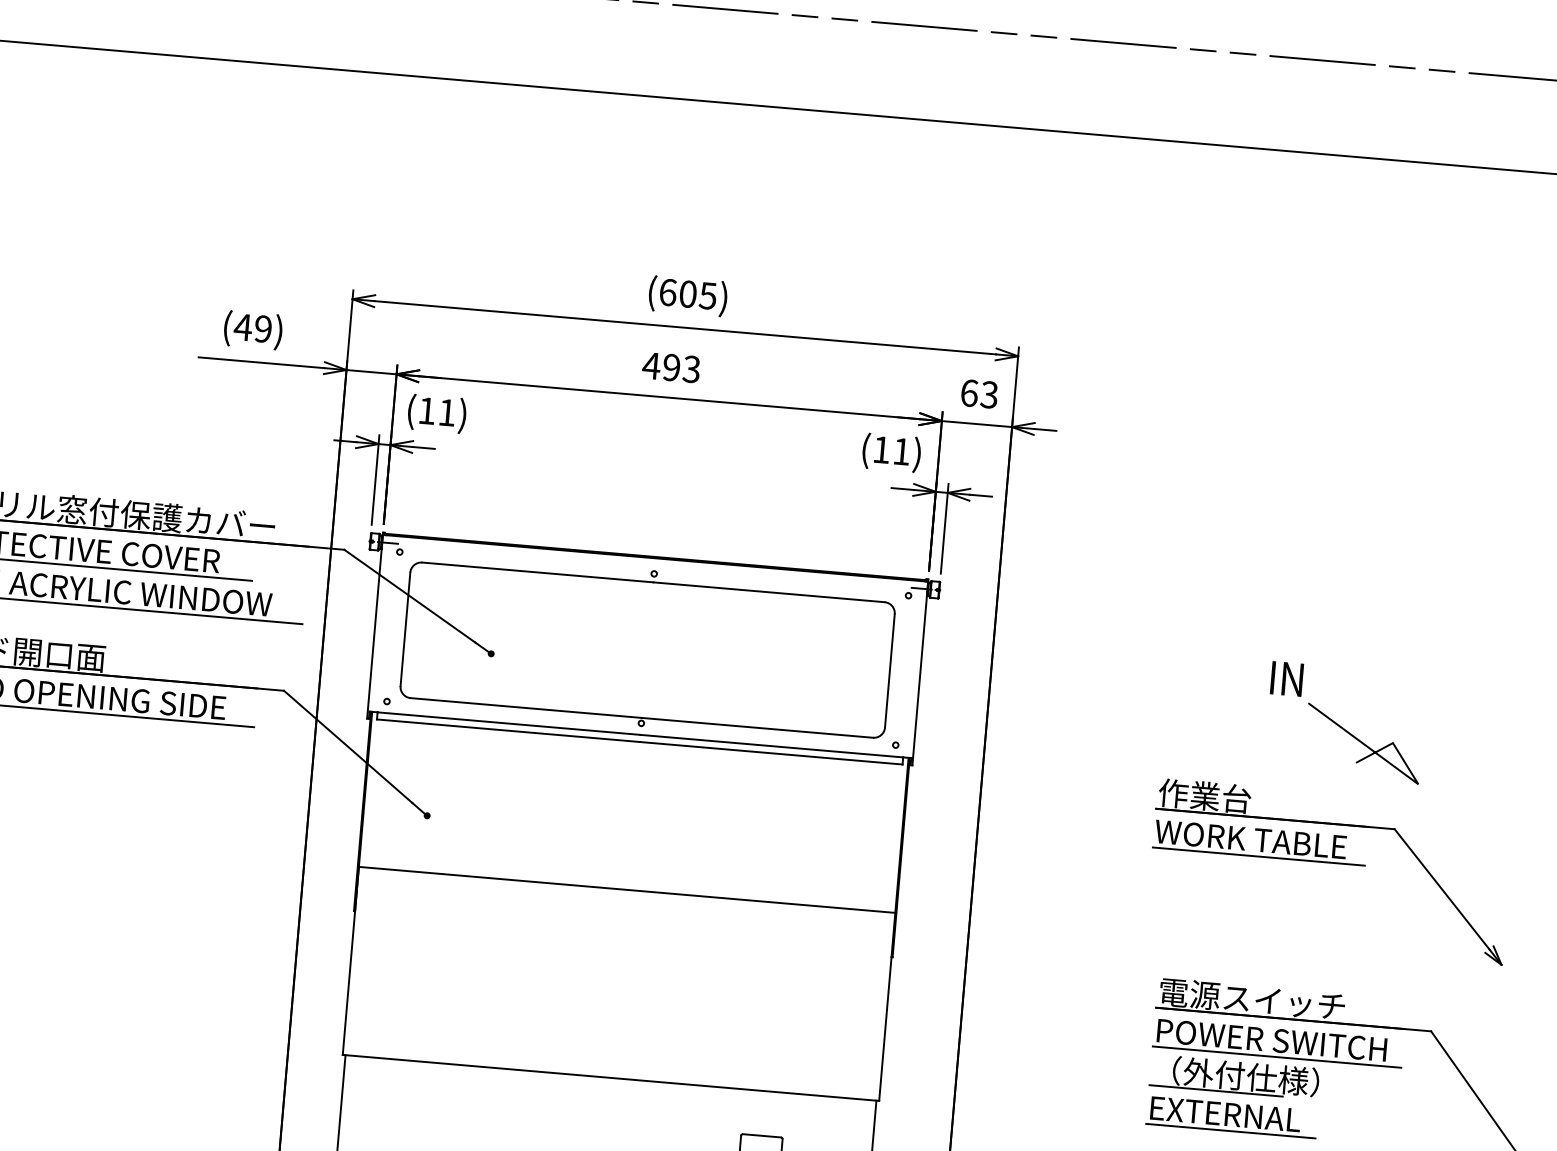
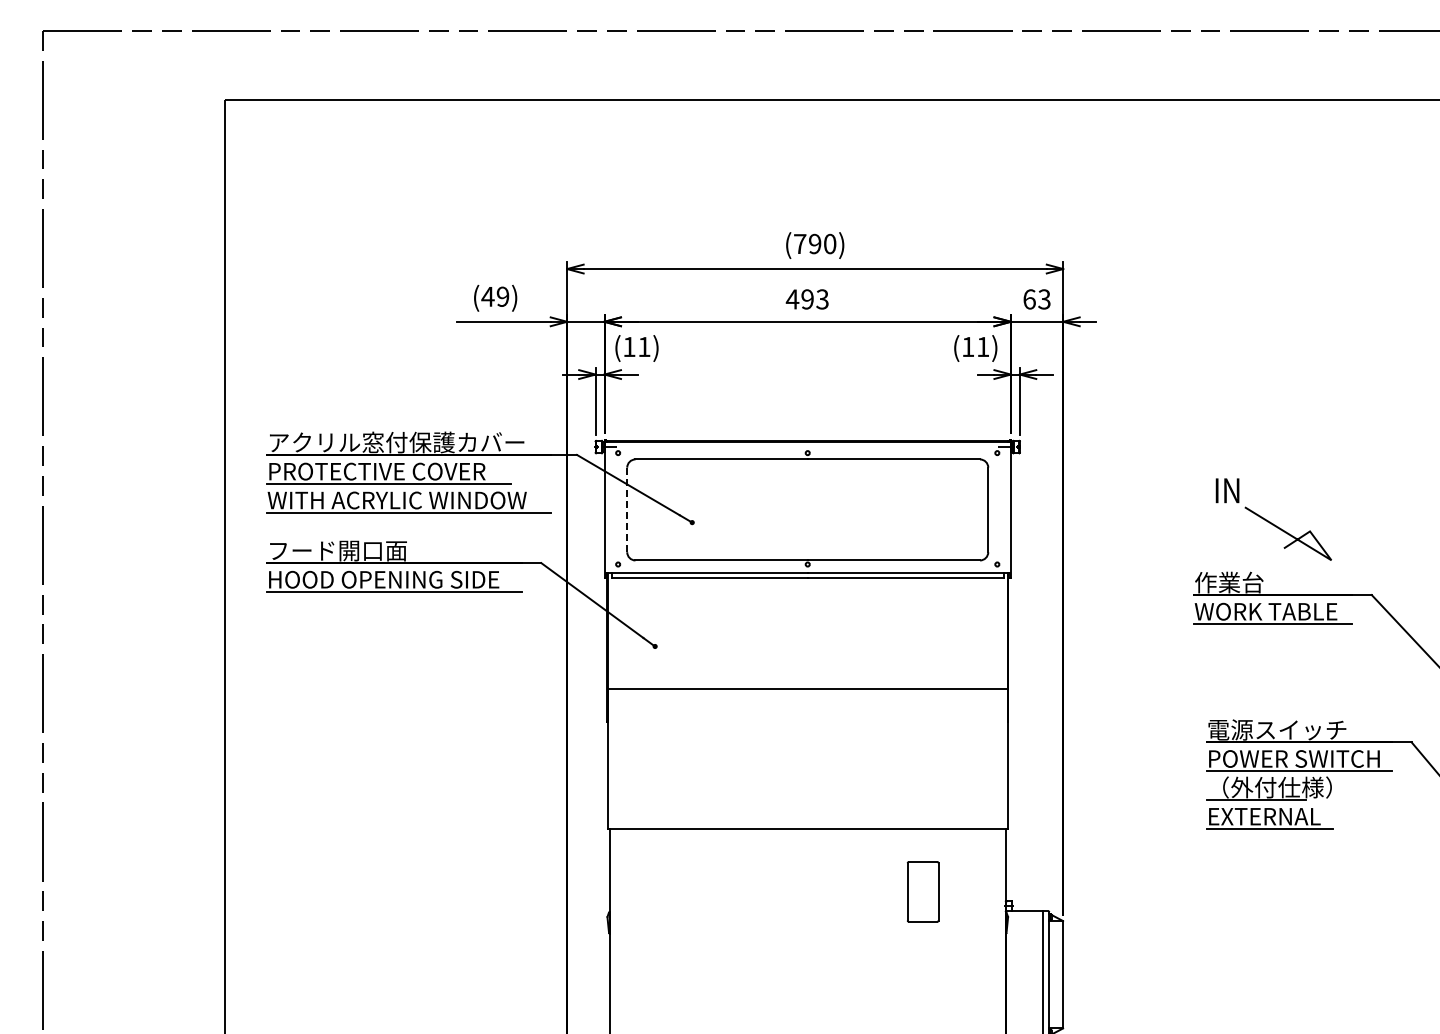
text: (688, 293) -> (815, 243), (605) -> (790)
line: (405, 630) -> (627, 510), solid -> dashed
part: (1345, 722) -> (1273, 519), moved

